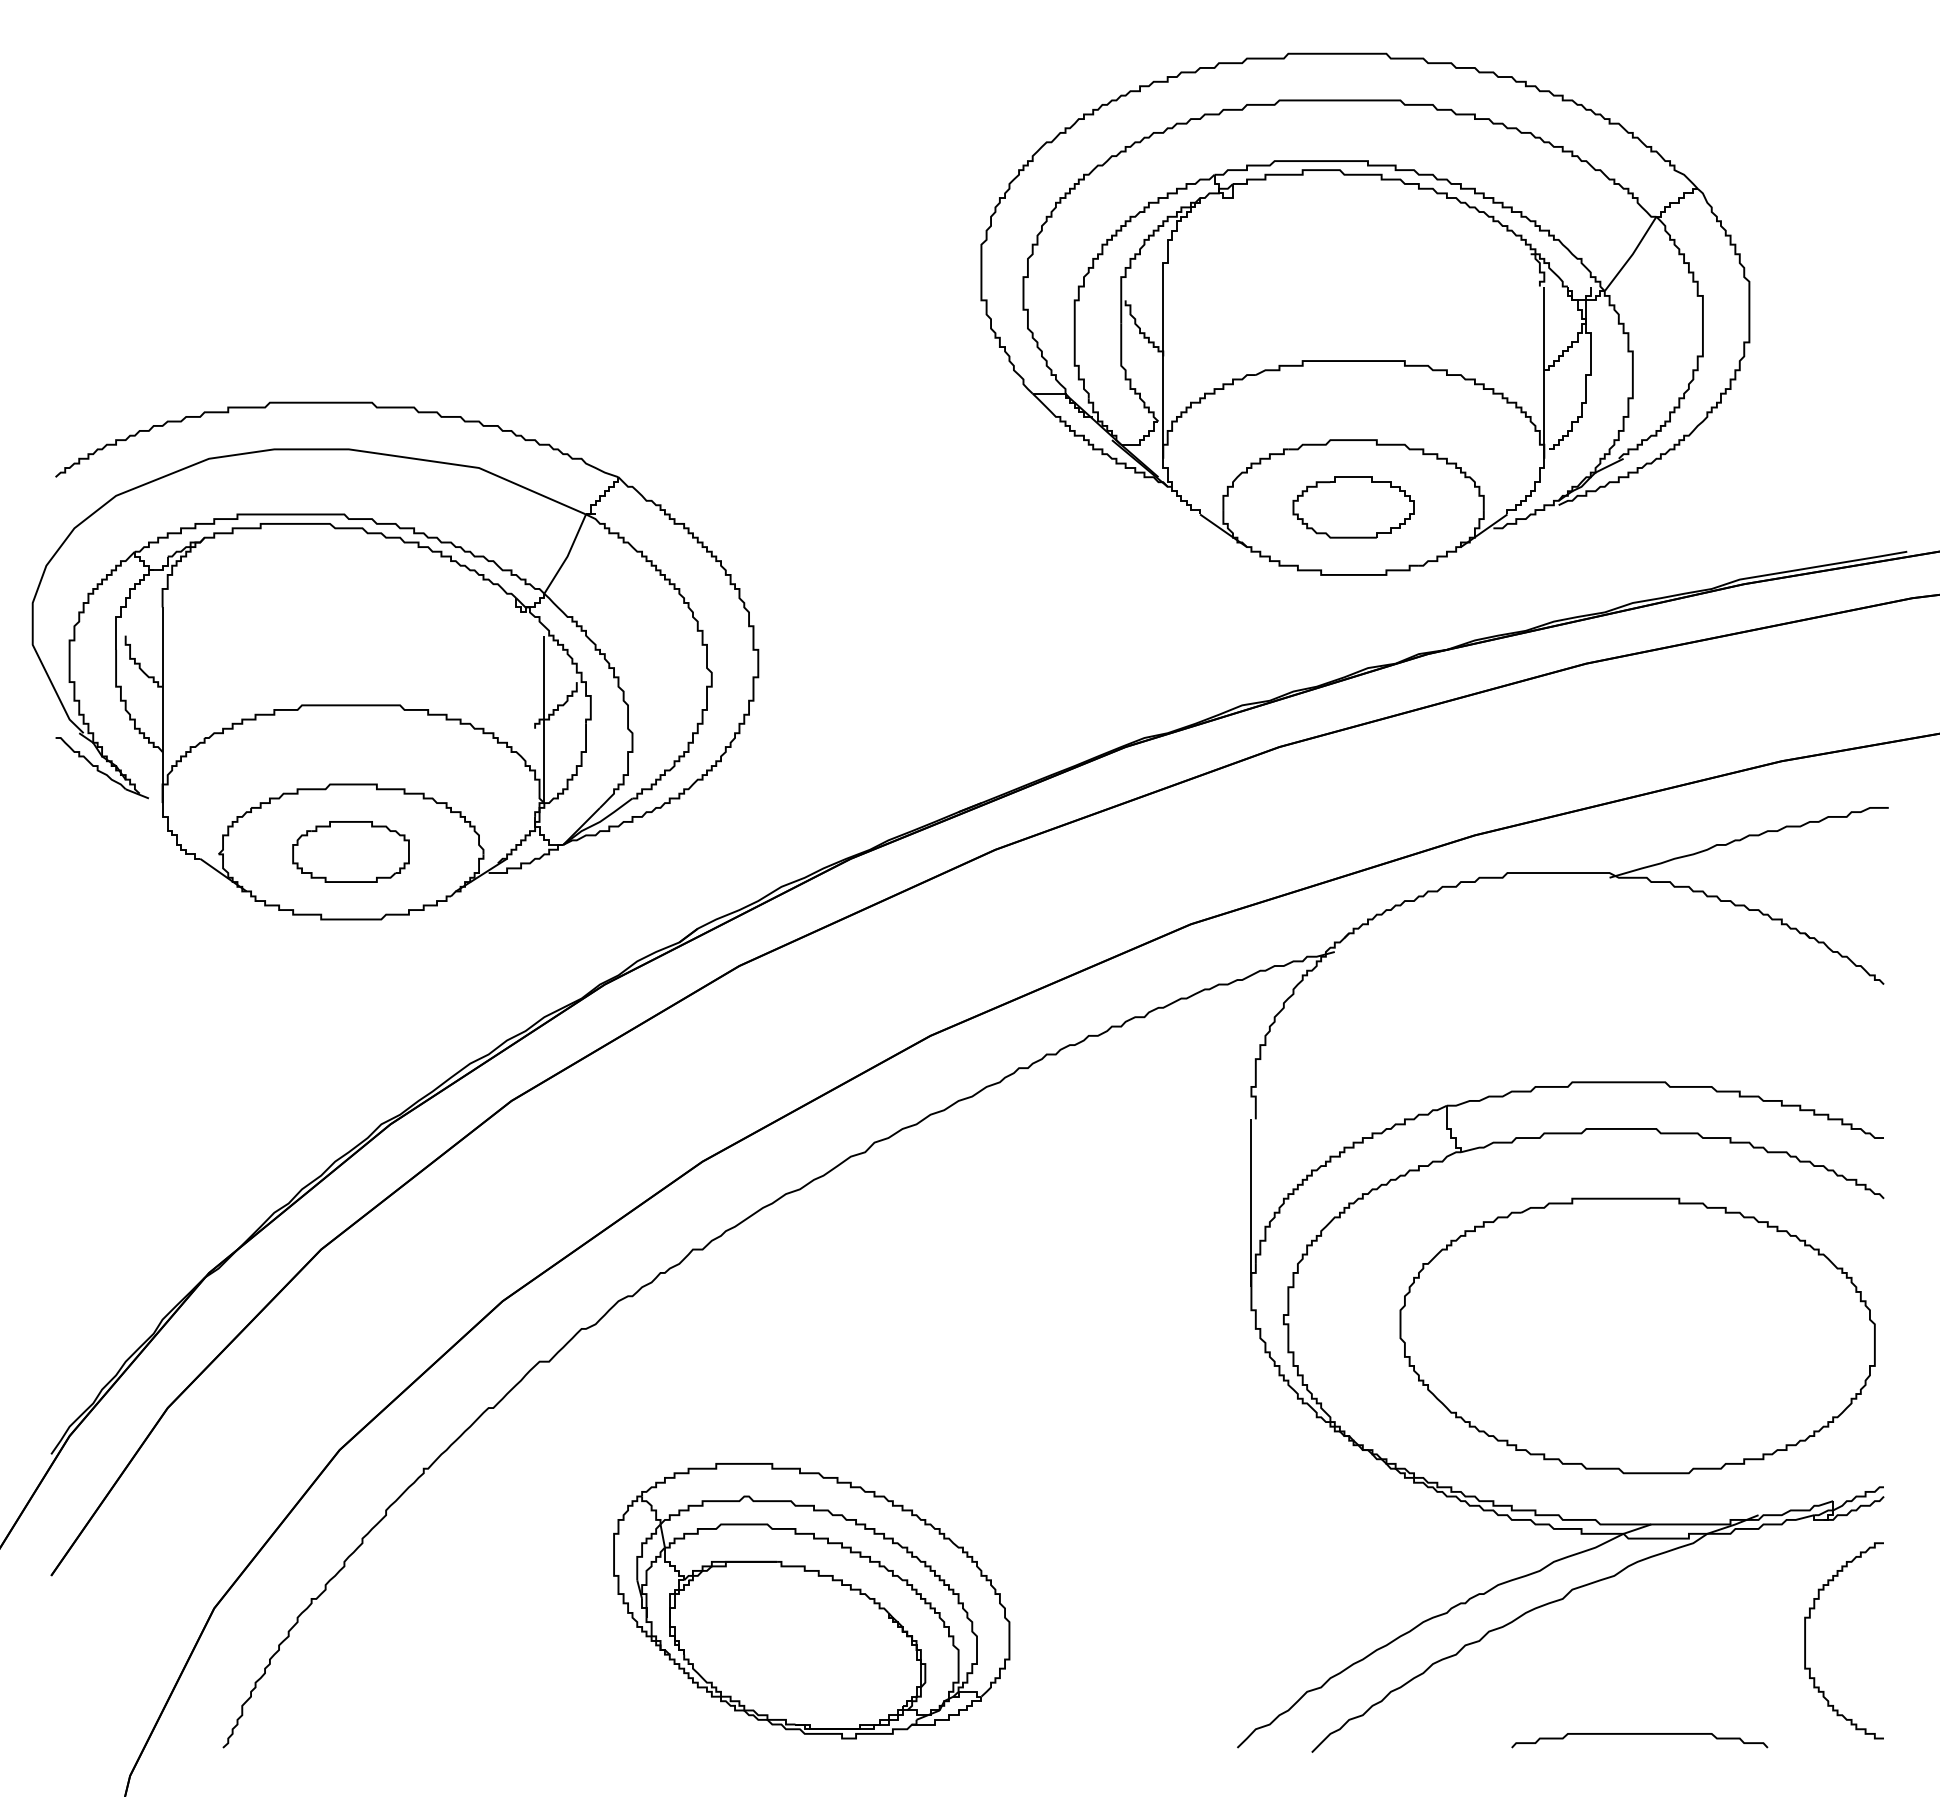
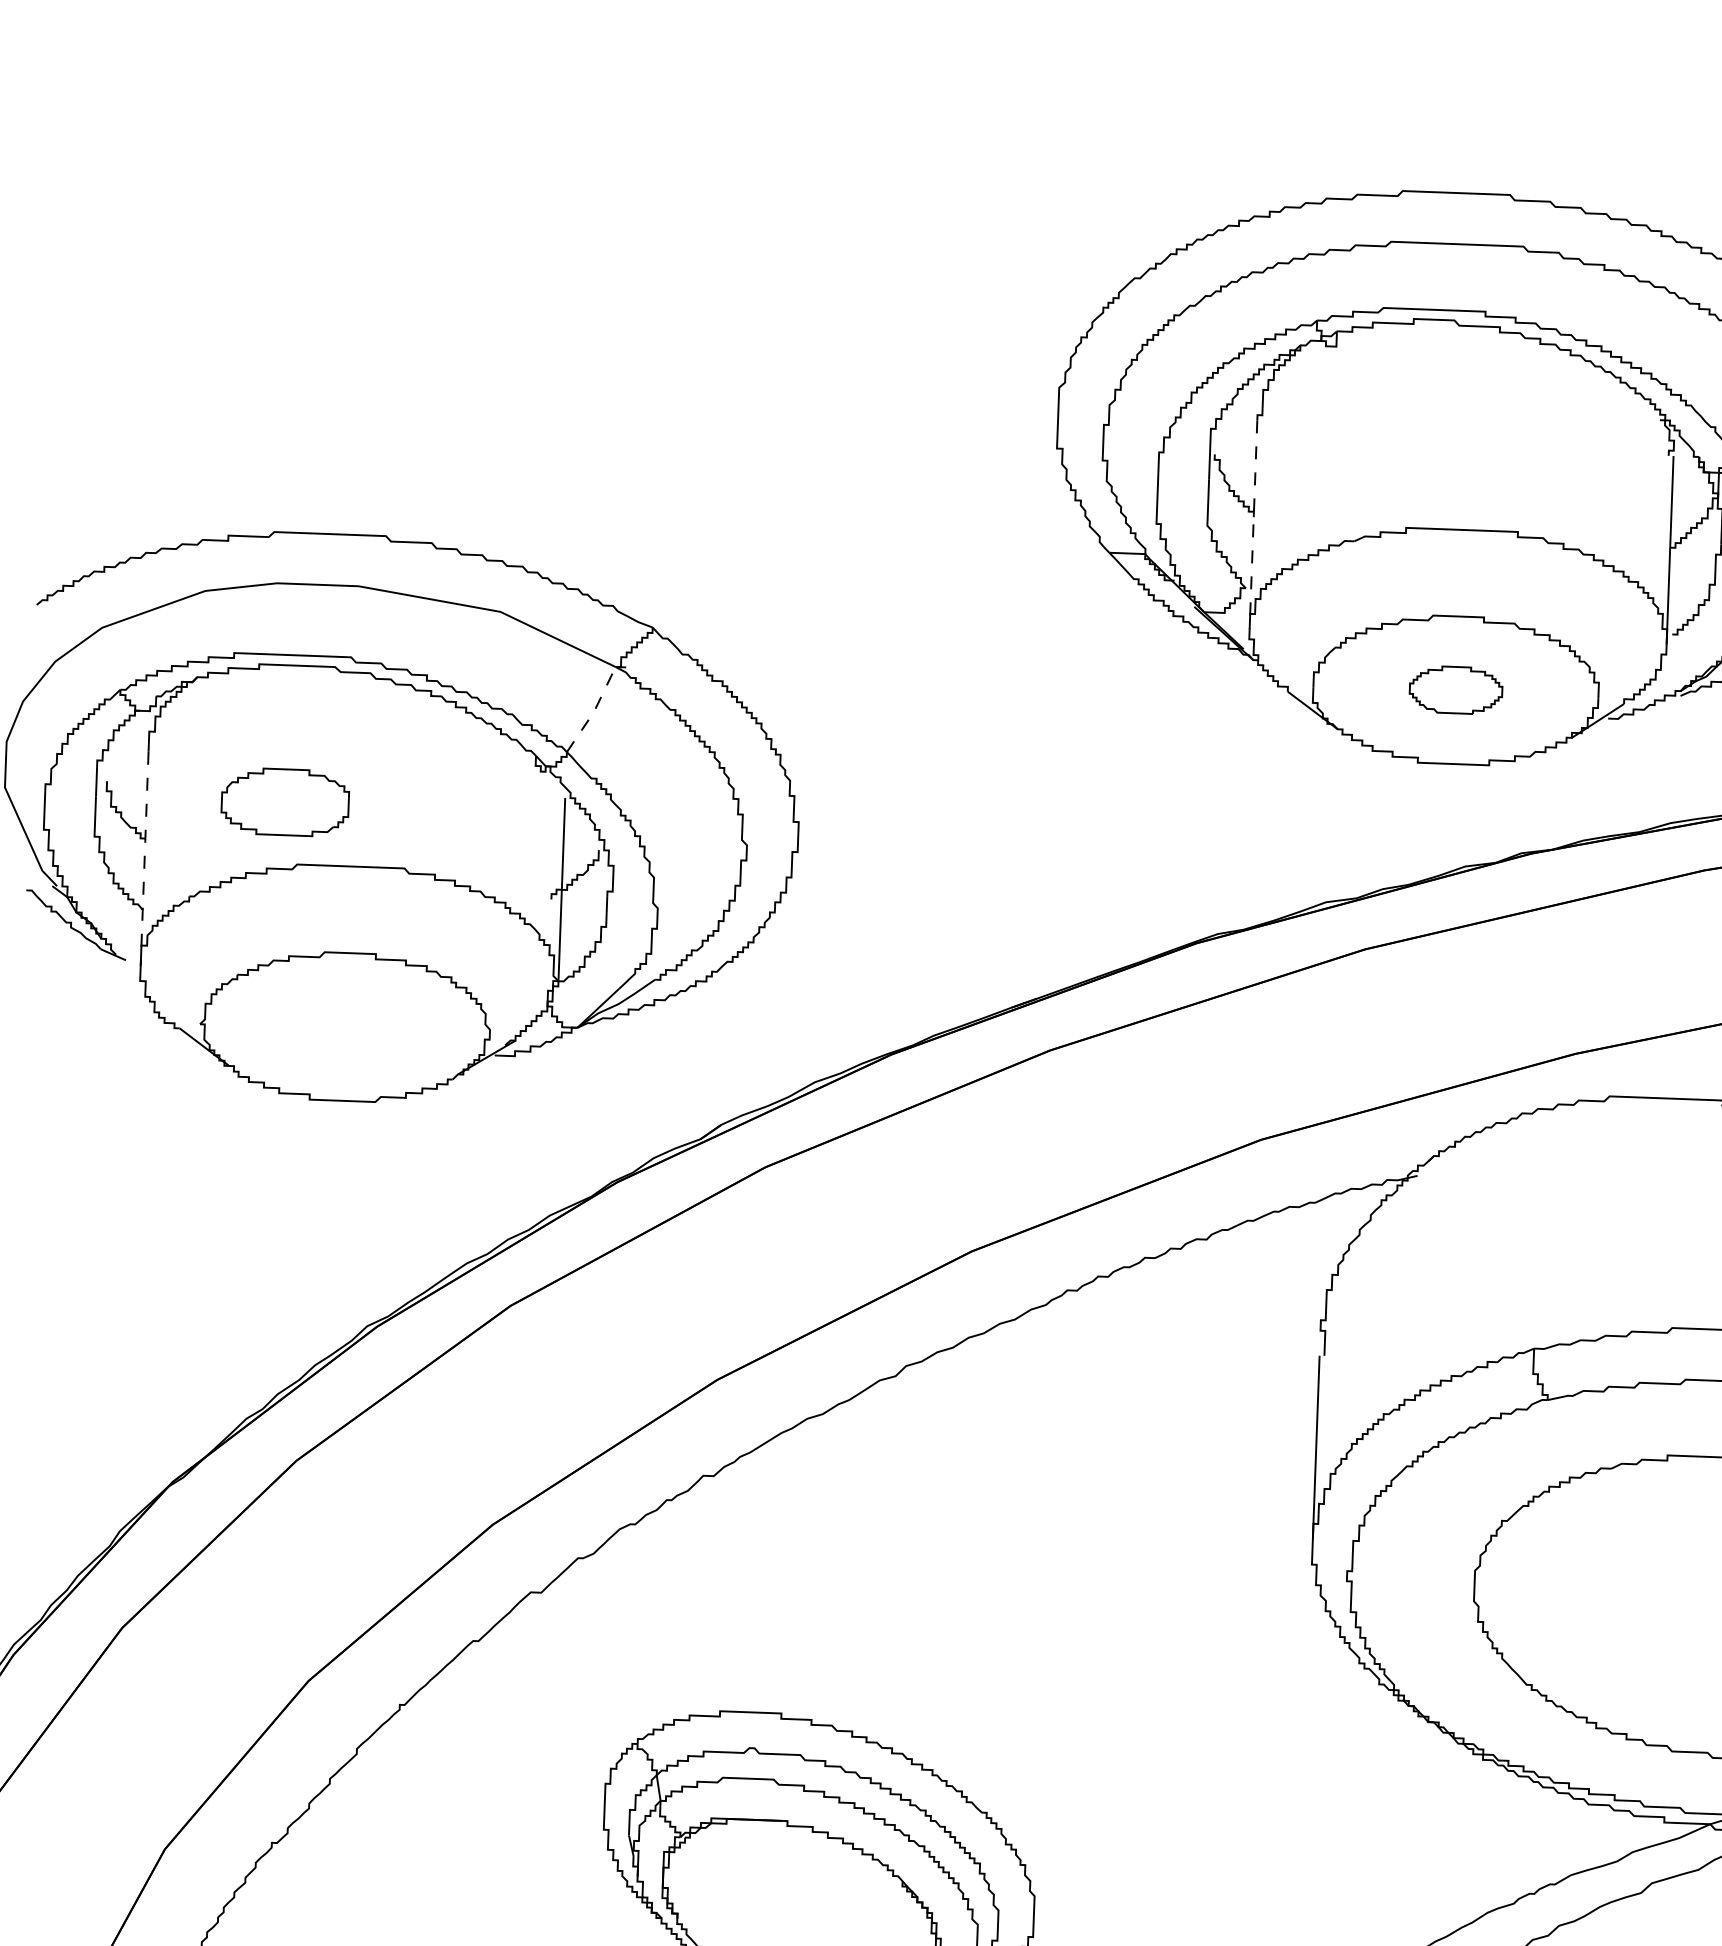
line: (1163, 363) -> (1253, 524), solid -> dashed
part: (1353, 507) -> (1455, 690), size x0.7
line: (567, 555) -> (593, 711), solid -> dashed
line: (162, 705) -> (144, 859), solid -> dashed
part: (350, 851) -> (284, 801), moved

